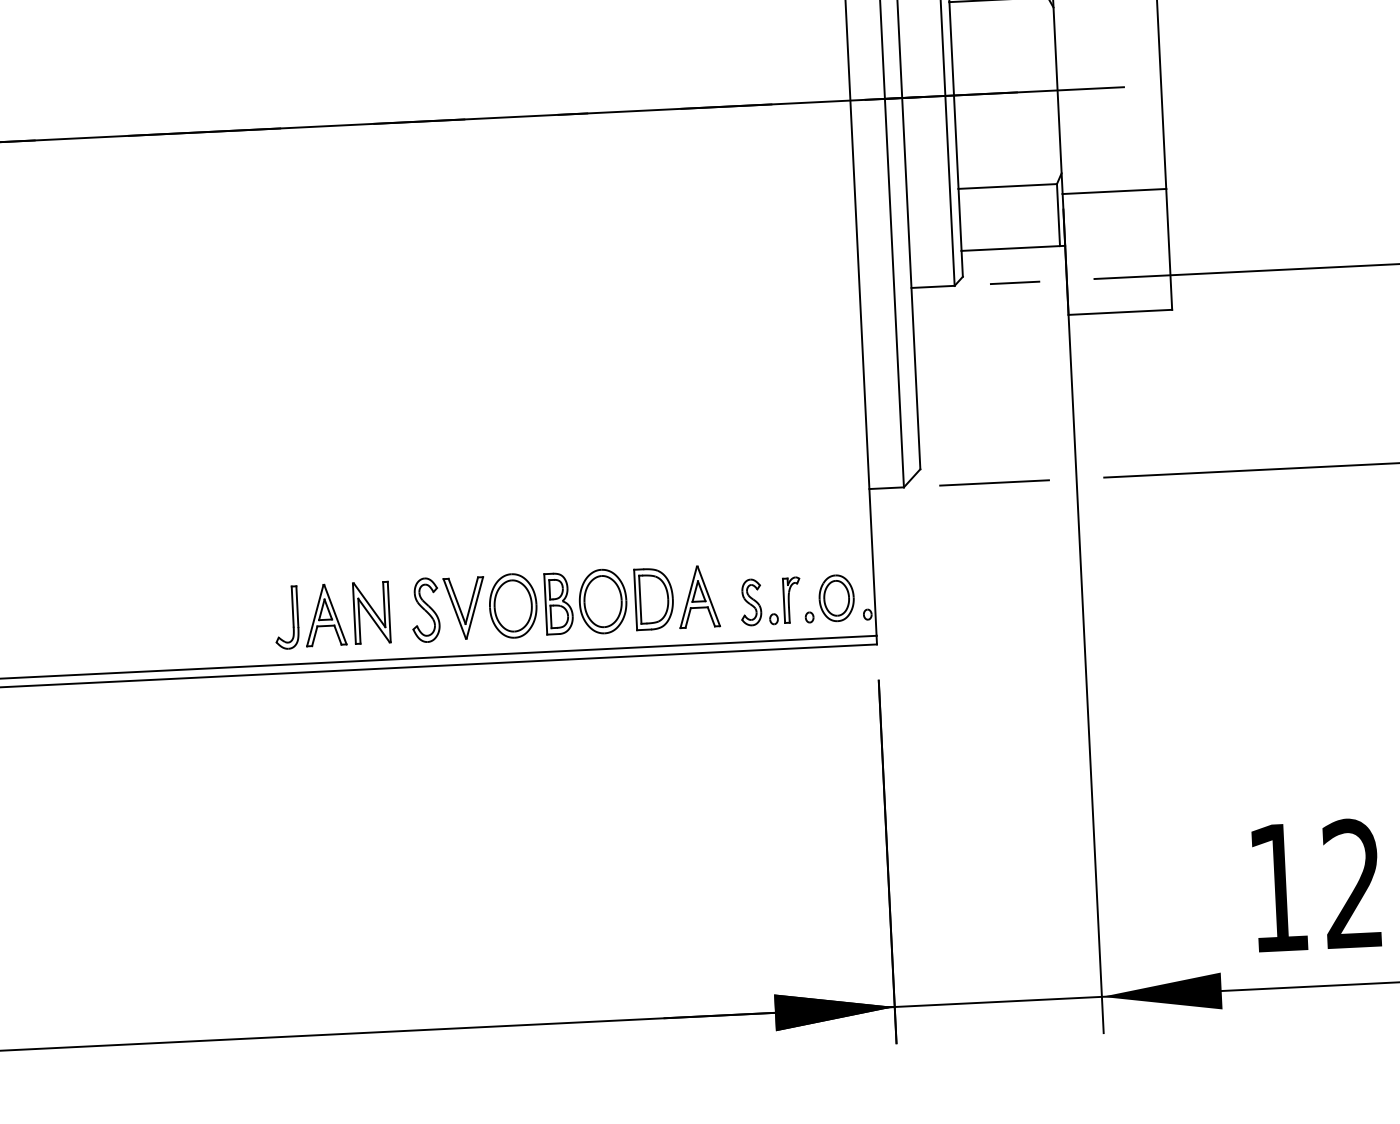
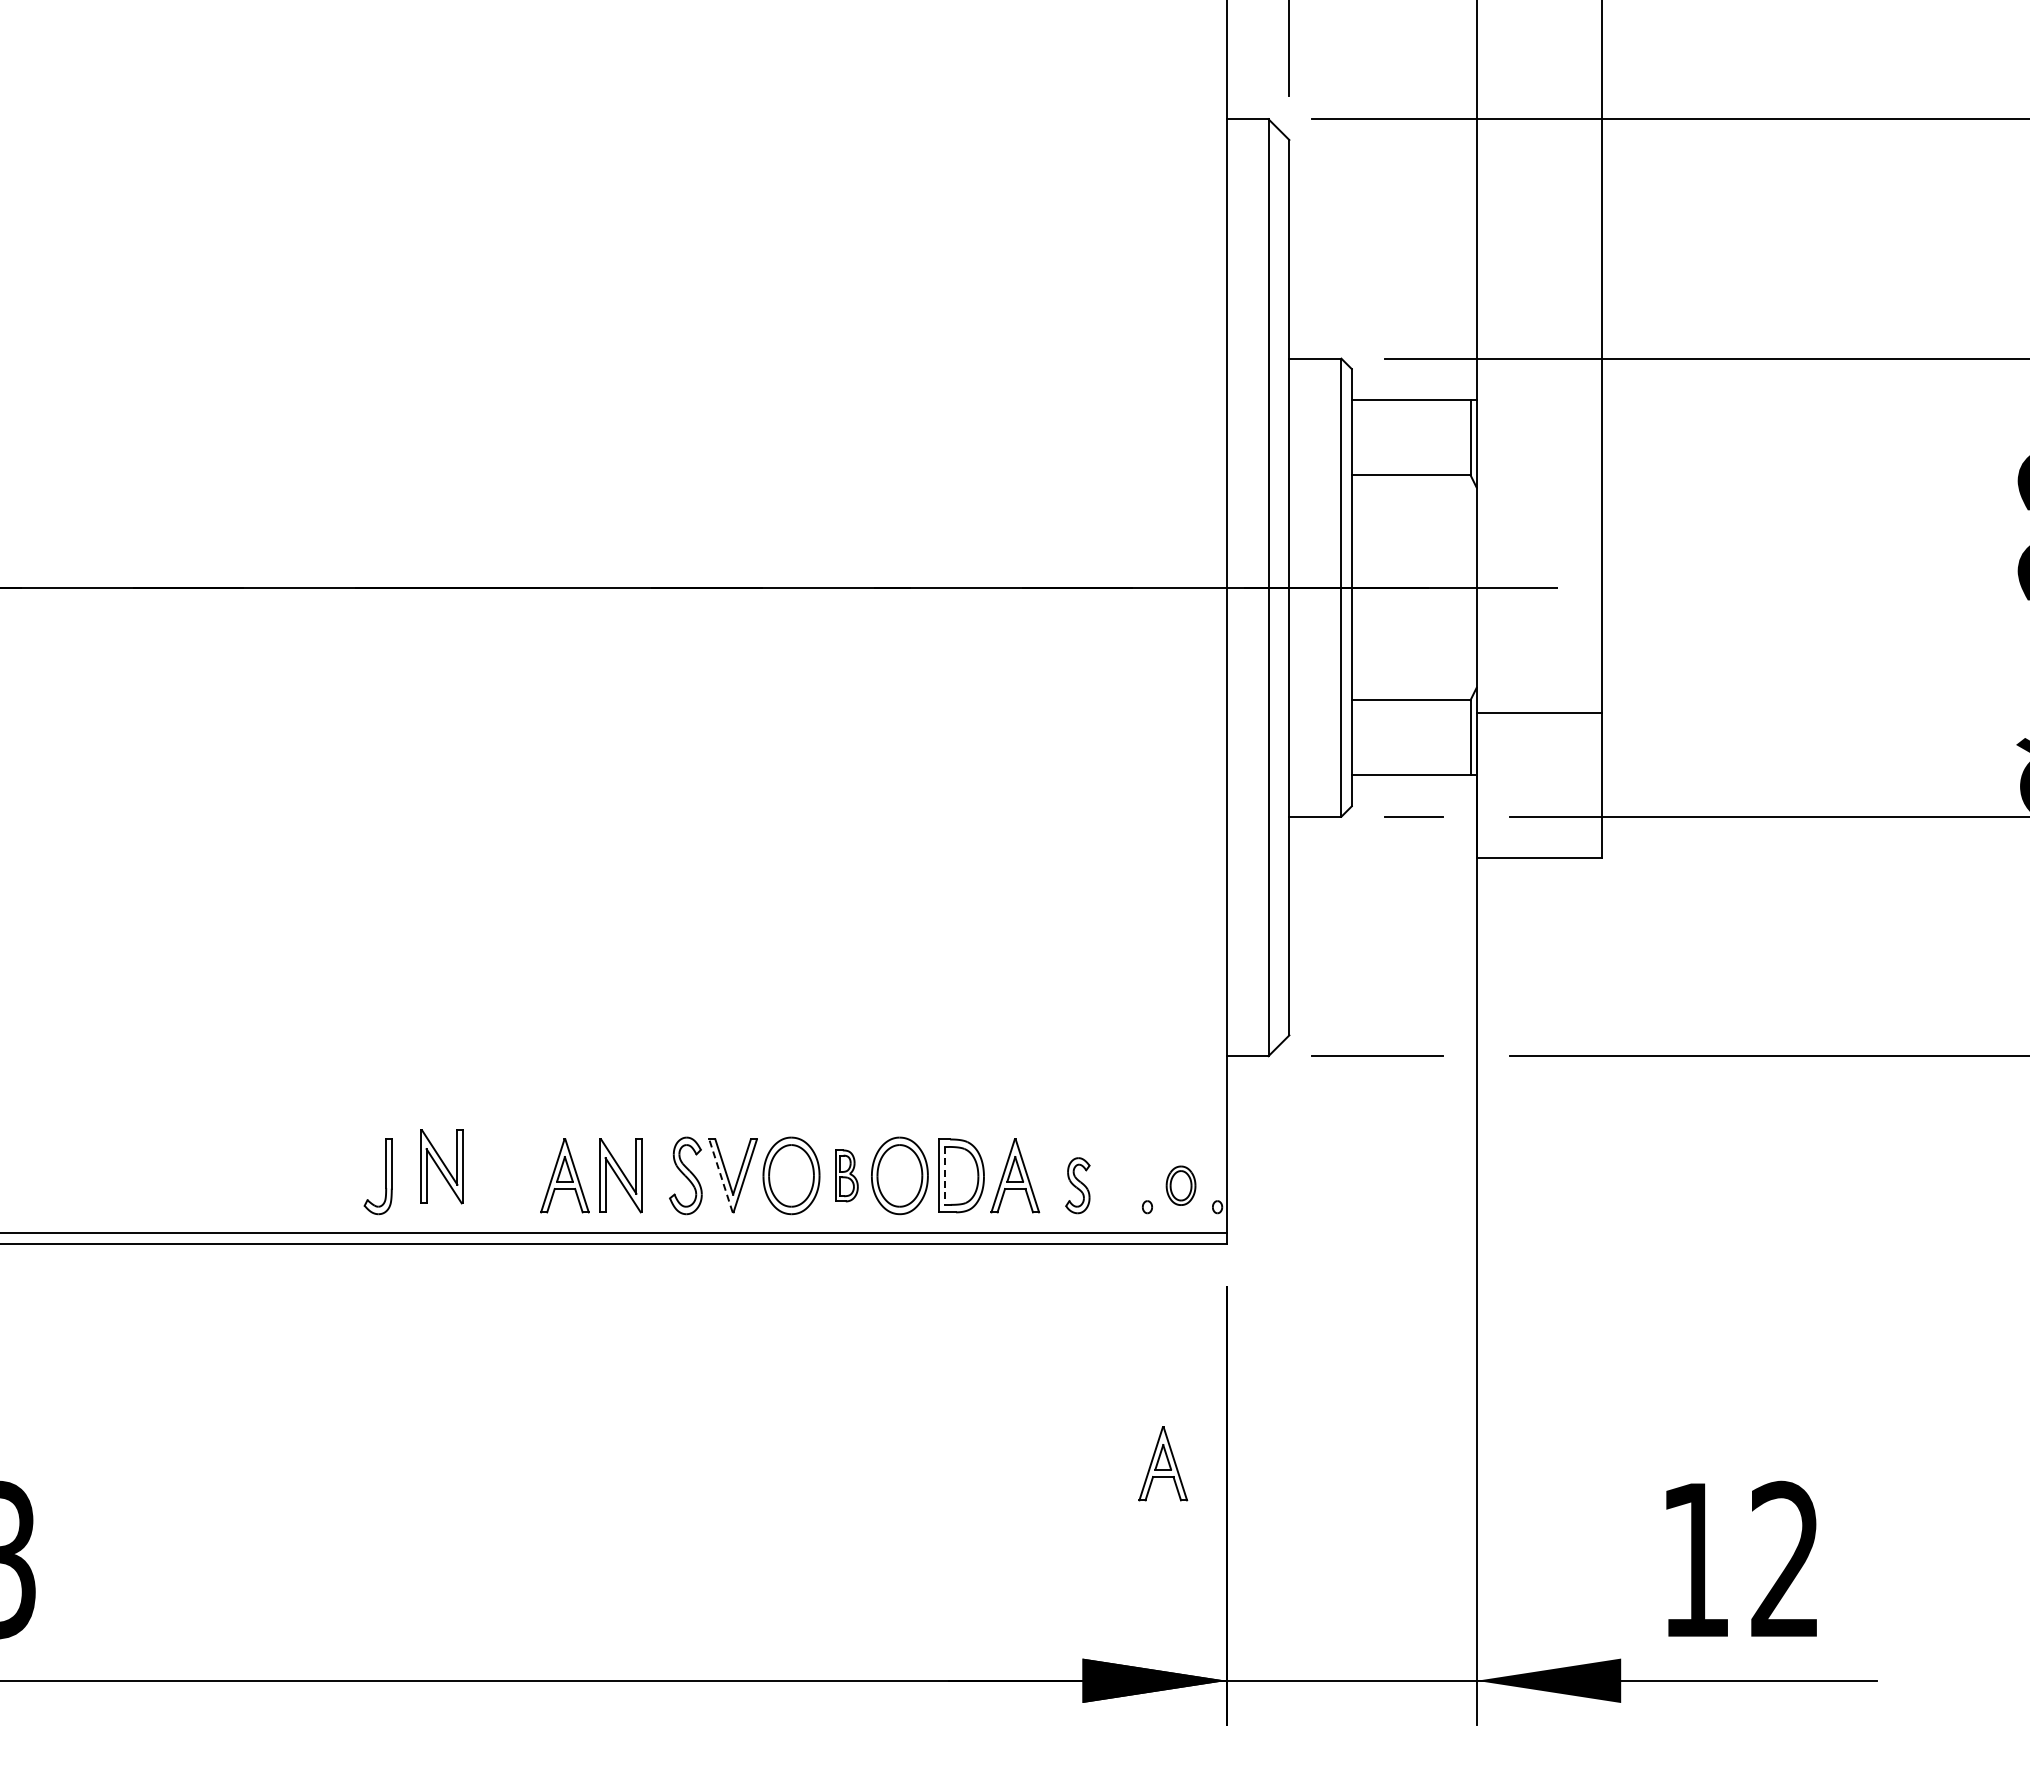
part: (836, 598) -> (1180, 1185), size x0.7
line: (640, 599) -> (944, 1175), solid -> dashed
part: (784, 600) -> (1118, 1185), removed
part: (558, 603) -> (846, 1175), size x0.7
line: (454, 608) -> (720, 1175), solid -> dashed
part: (222, 612) -> (441, 1166), added
part: (292, 617) -> (385, 1176), moved
part: (833, 829) -> (1163, 1463), added

